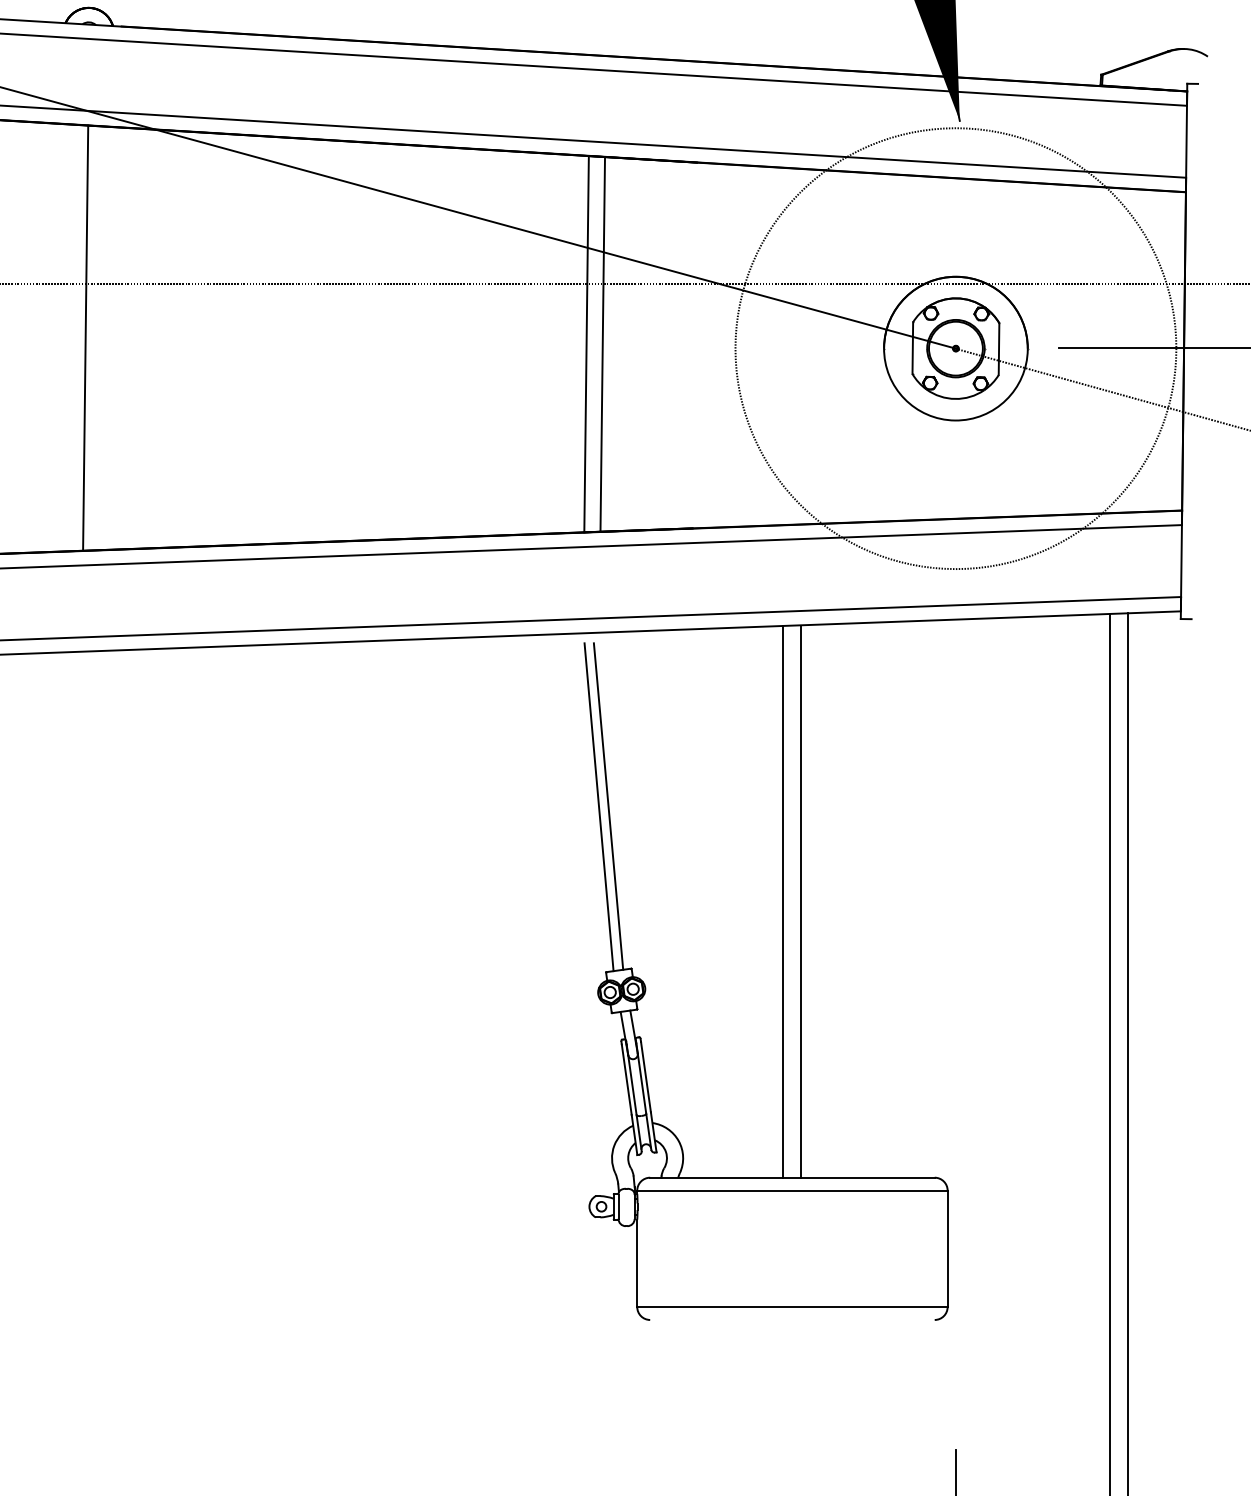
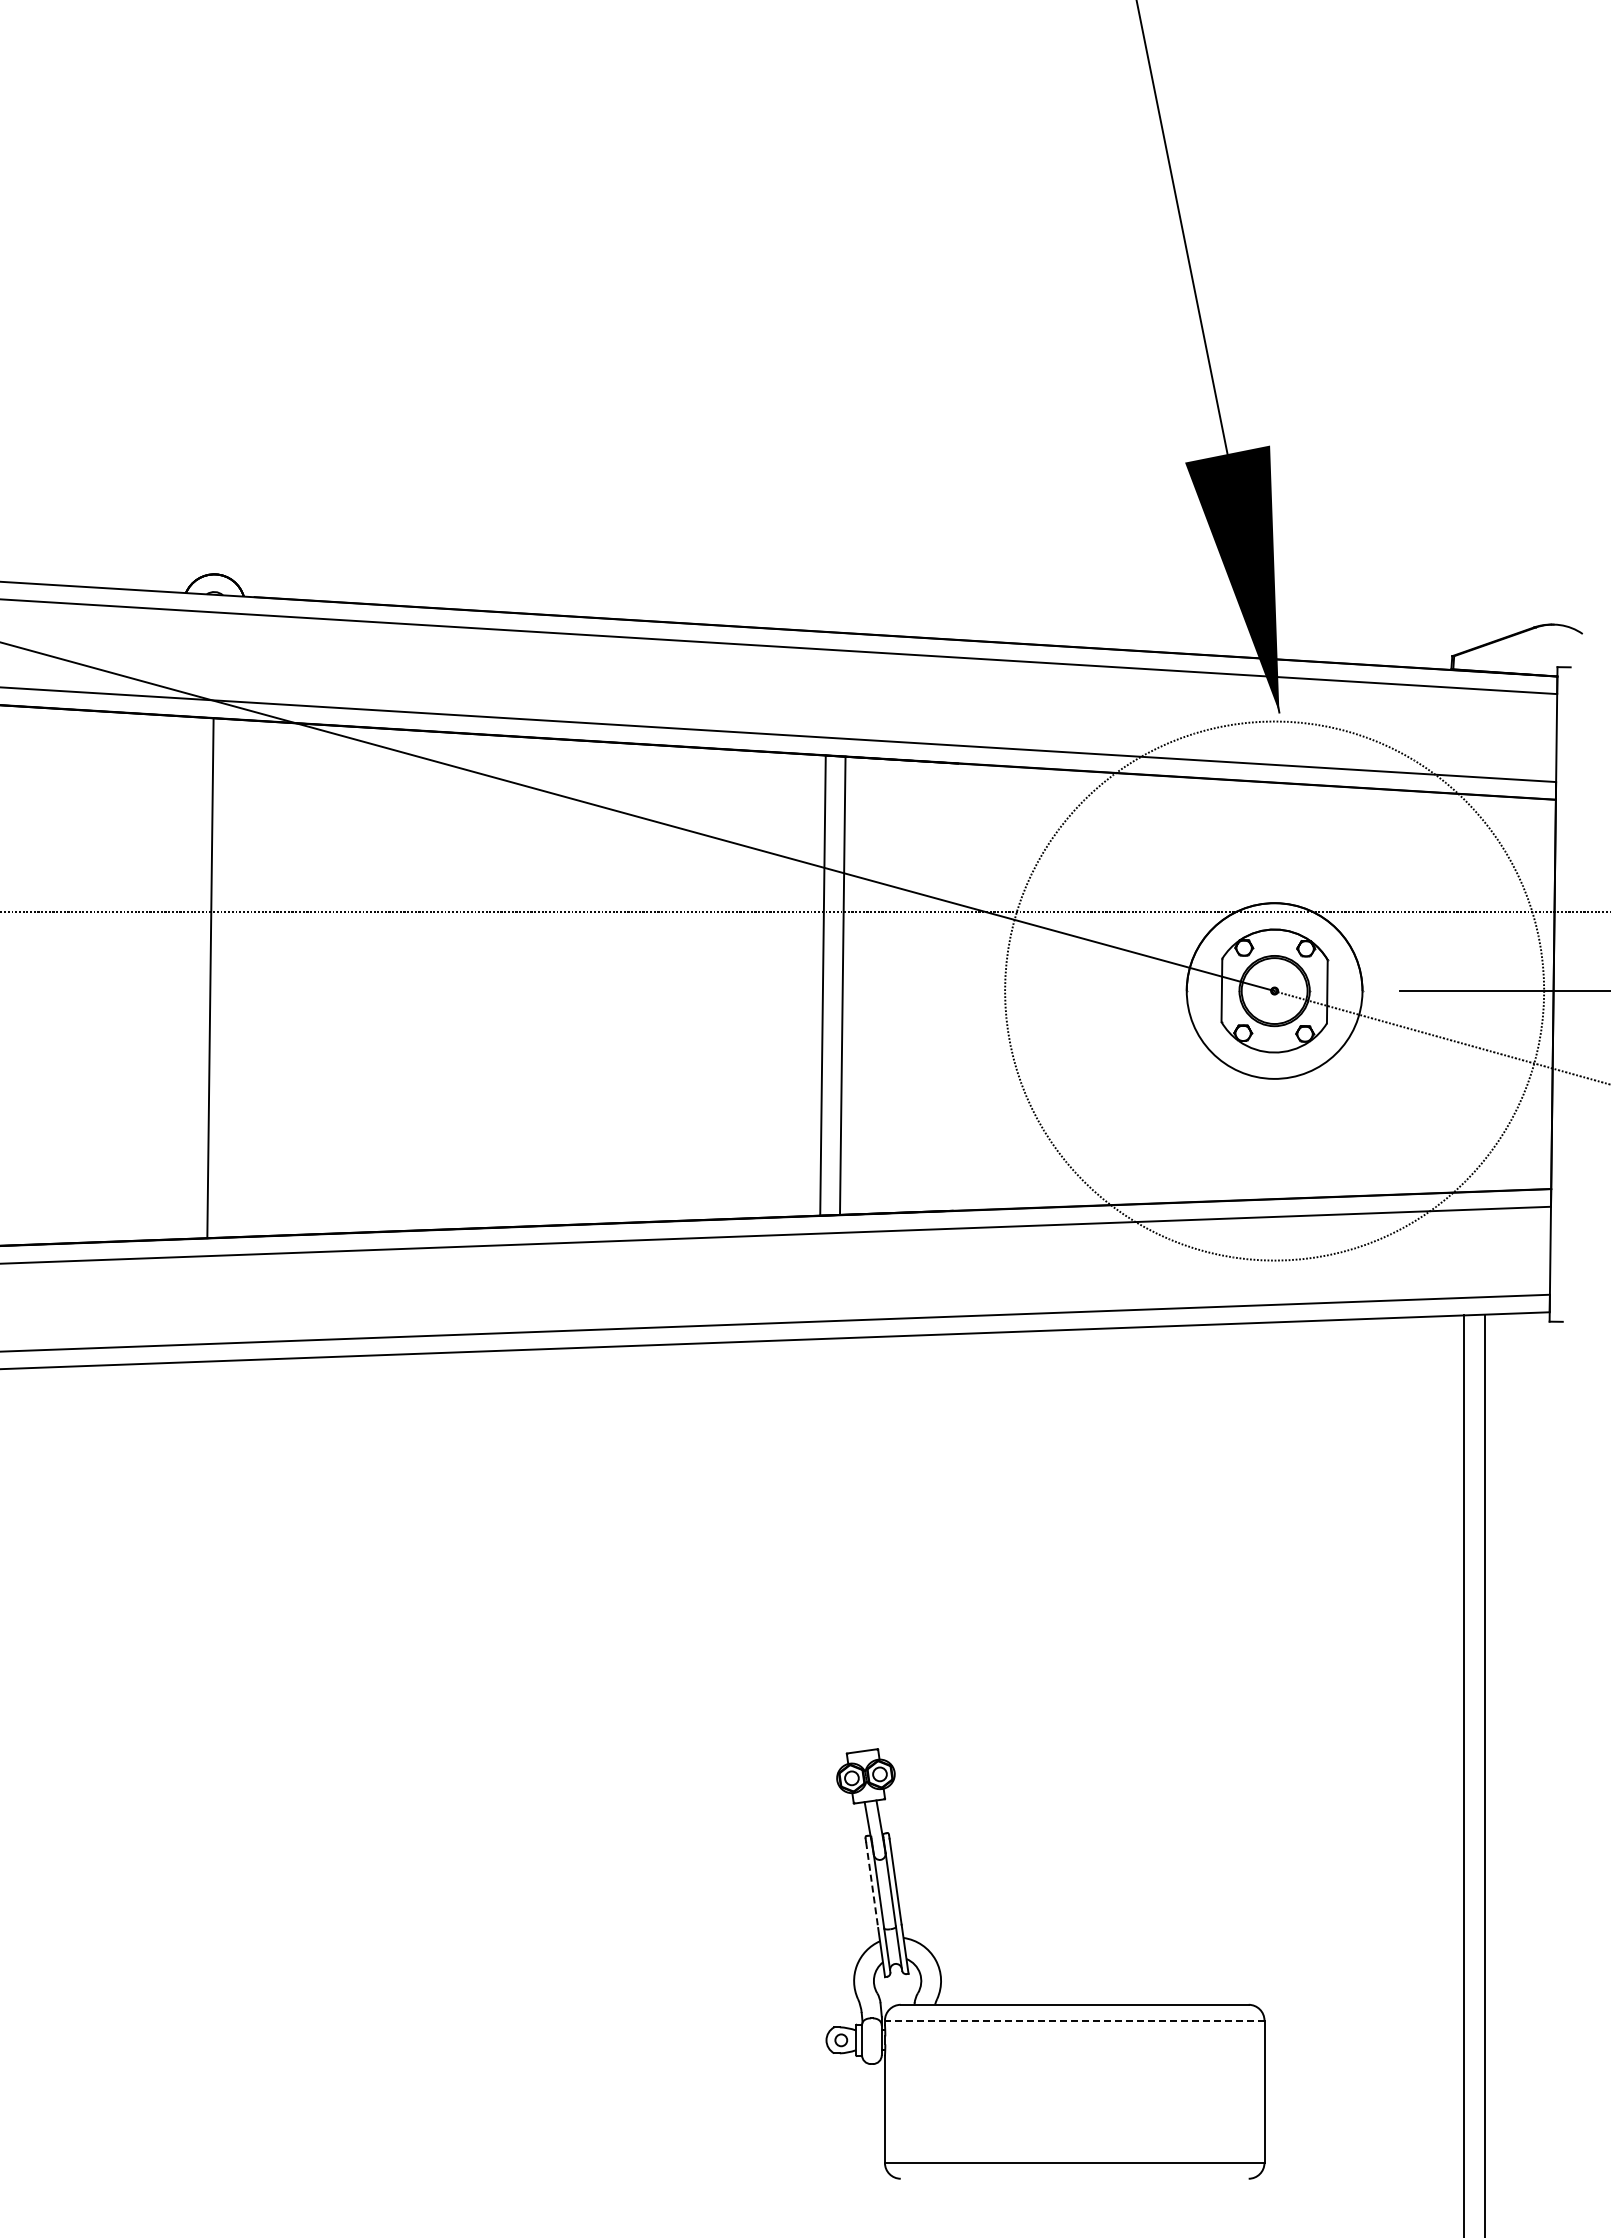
line: (598, 806) -> (837, 1551), removed
line: (608, 806) -> (849, 1550), removed
line: (783, 901) -> (1063, 1667), removed
line: (801, 901) -> (1085, 1666), removed
line: (627, 1080) -> (872, 1885), solid -> dashed
line: (792, 1190) -> (1074, 2020), solid -> dashed

